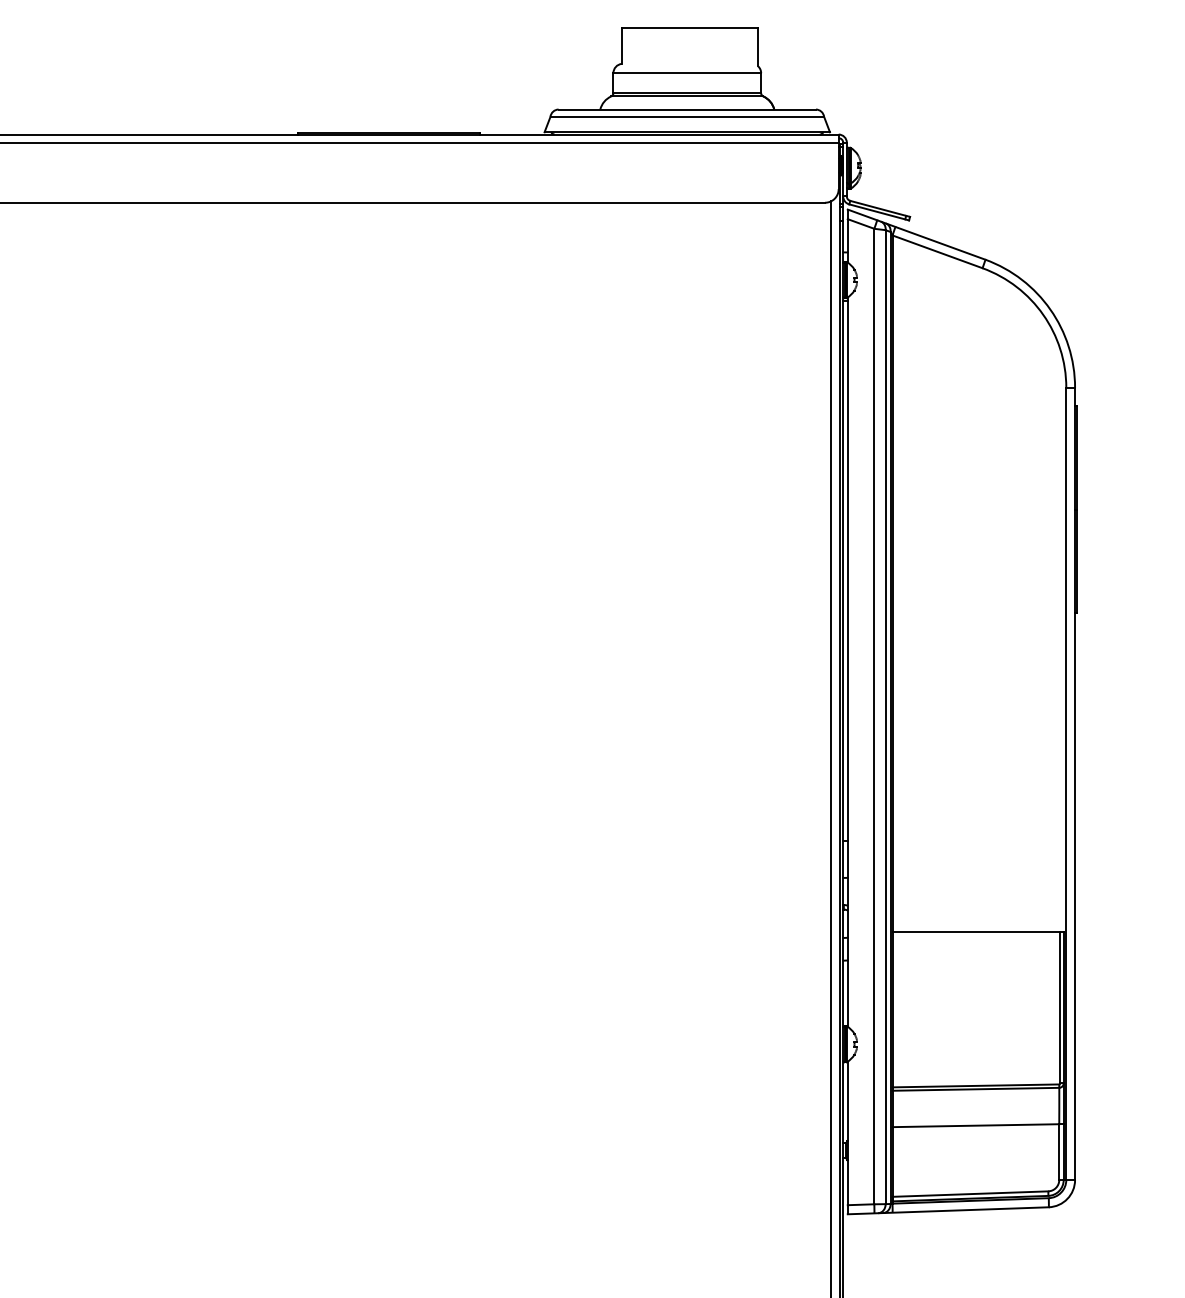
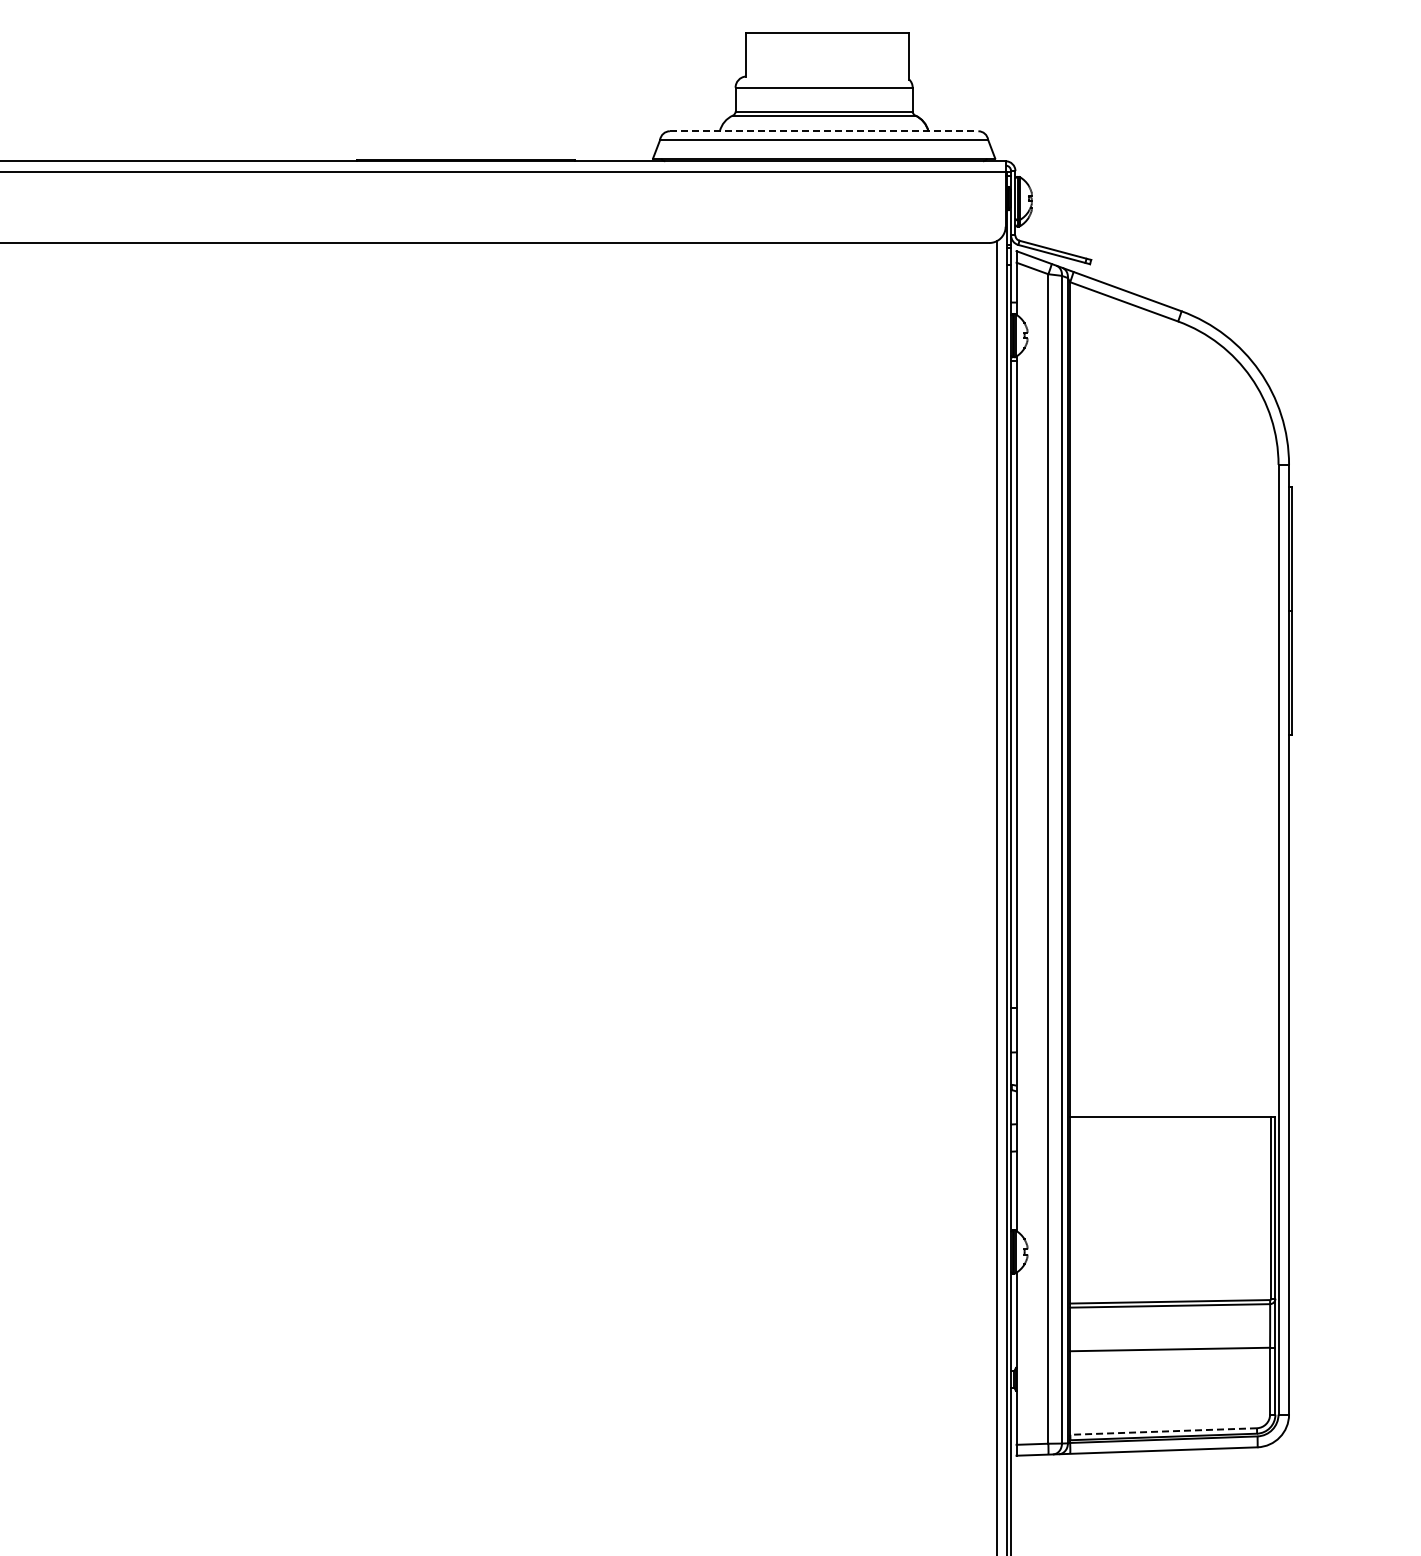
line: (687, 109) -> (824, 131), solid -> dashed
line: (970, 1194) -> (1163, 1431), solid -> dashed

